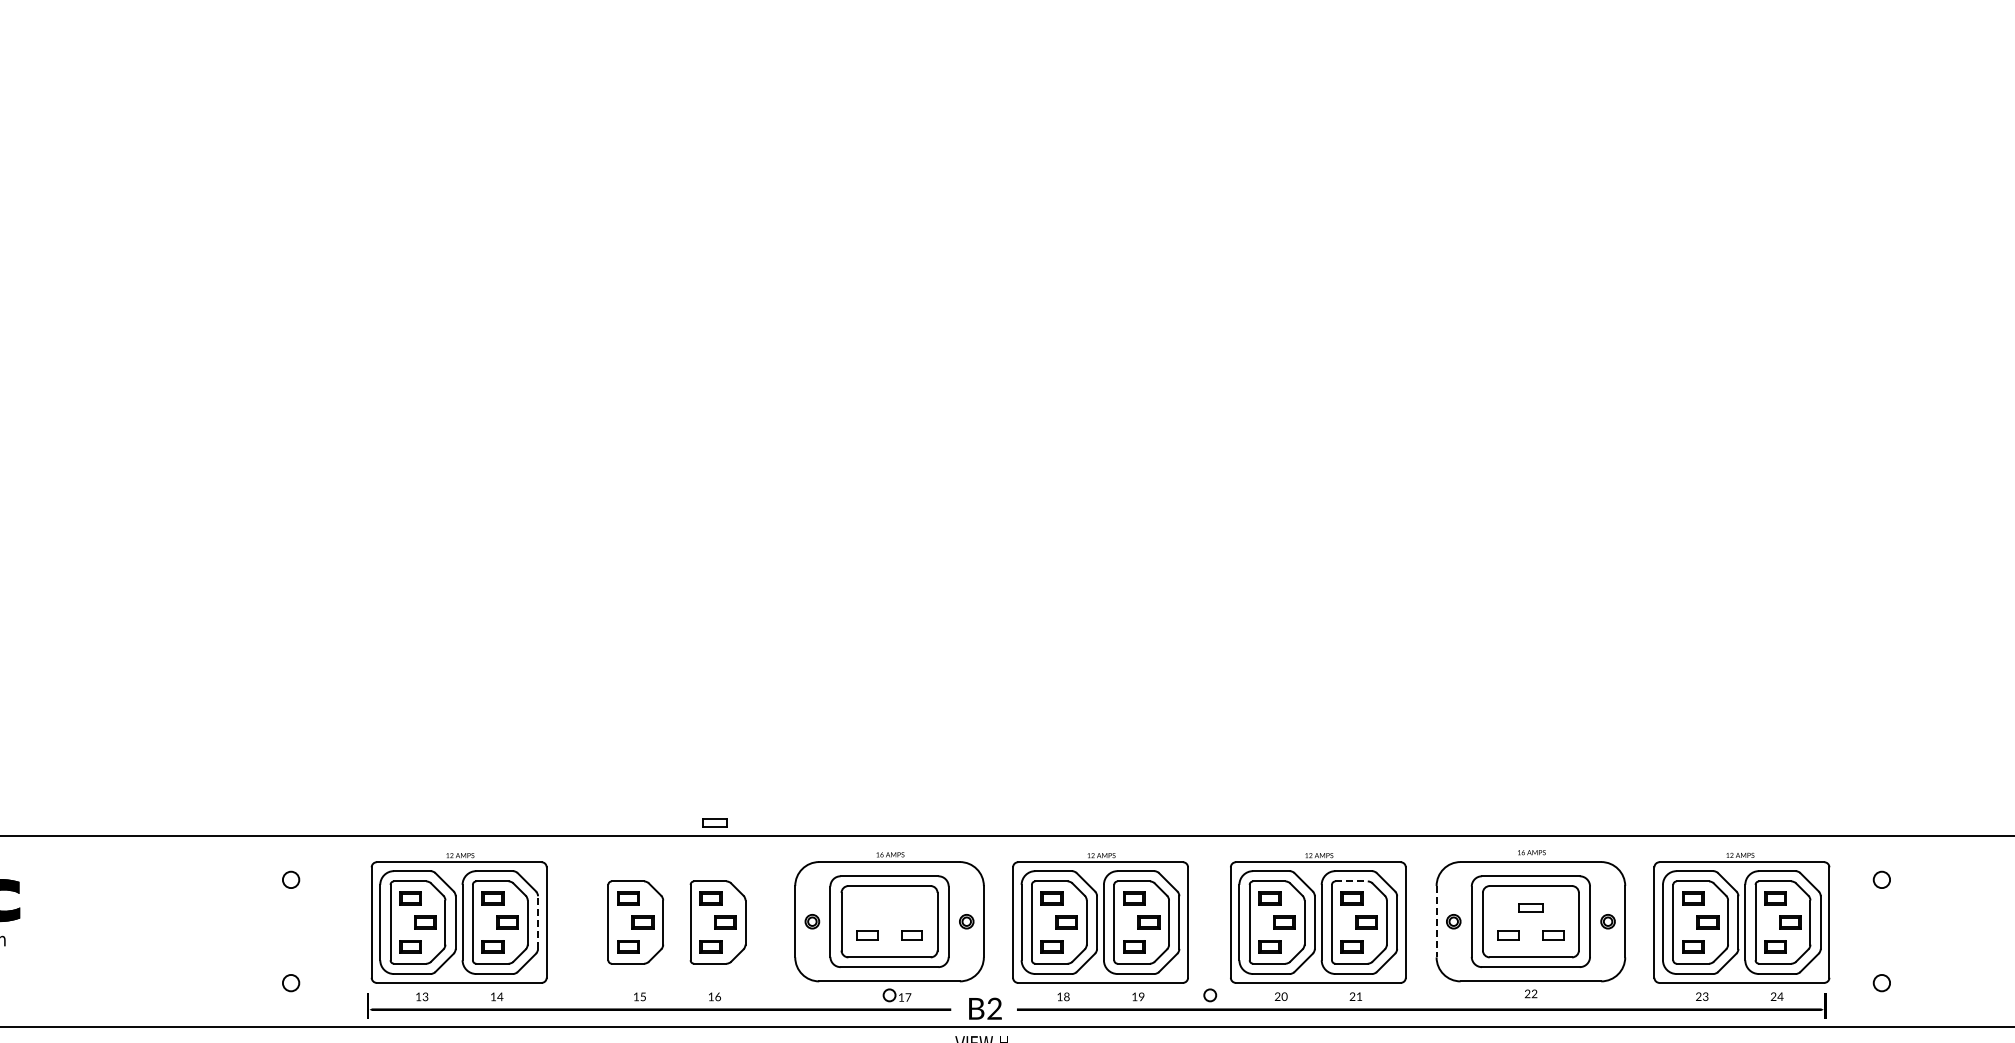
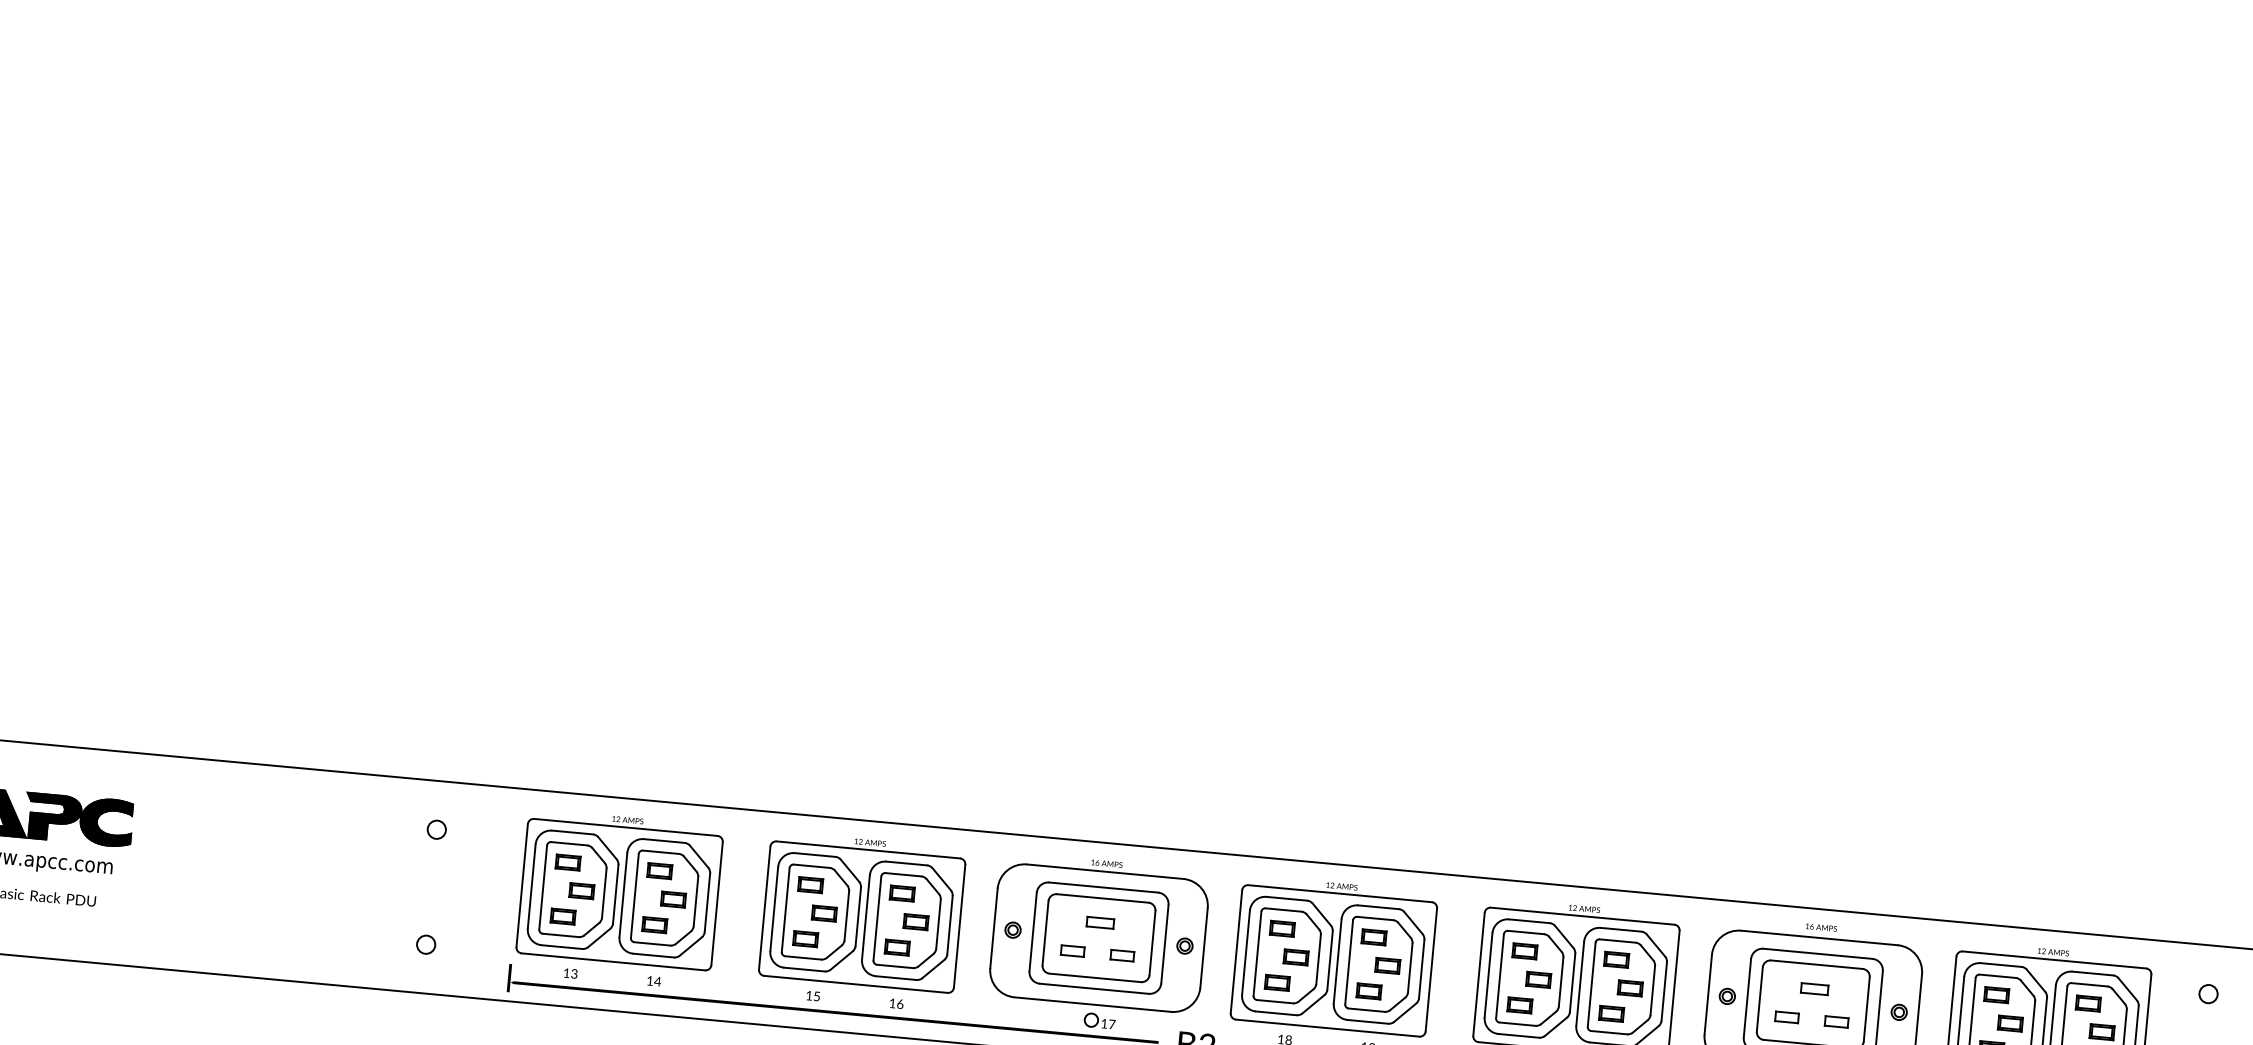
part: (714, 822) -> (1100, 922), moved
line: (1352, 881) -> (1618, 941), dashed -> solid
part: (676, 918) -> (862, 912), added
line: (1436, 921) -> (1708, 994), dashed -> solid
line: (538, 922) -> (707, 902), dashed -> solid

